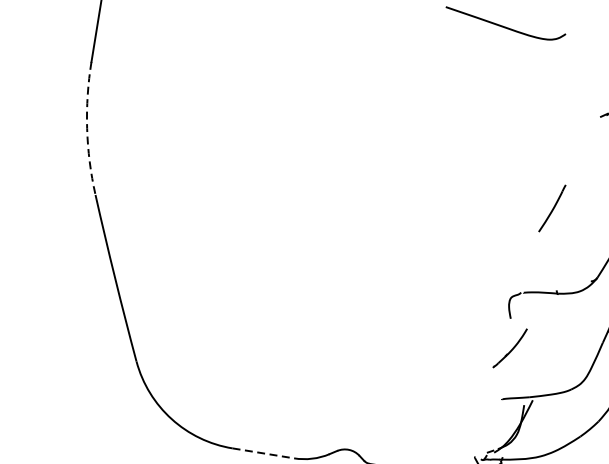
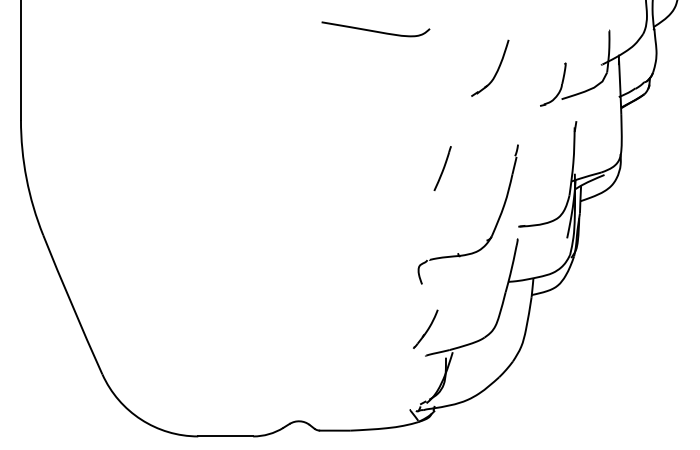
arc: (87, 128) -> (26, 178), dashed -> solid
line: (552, 208) -> (442, 168), moved
part: (510, 347) -> (425, 328), moved
line: (264, 453) -> (226, 436), dashed -> solid

